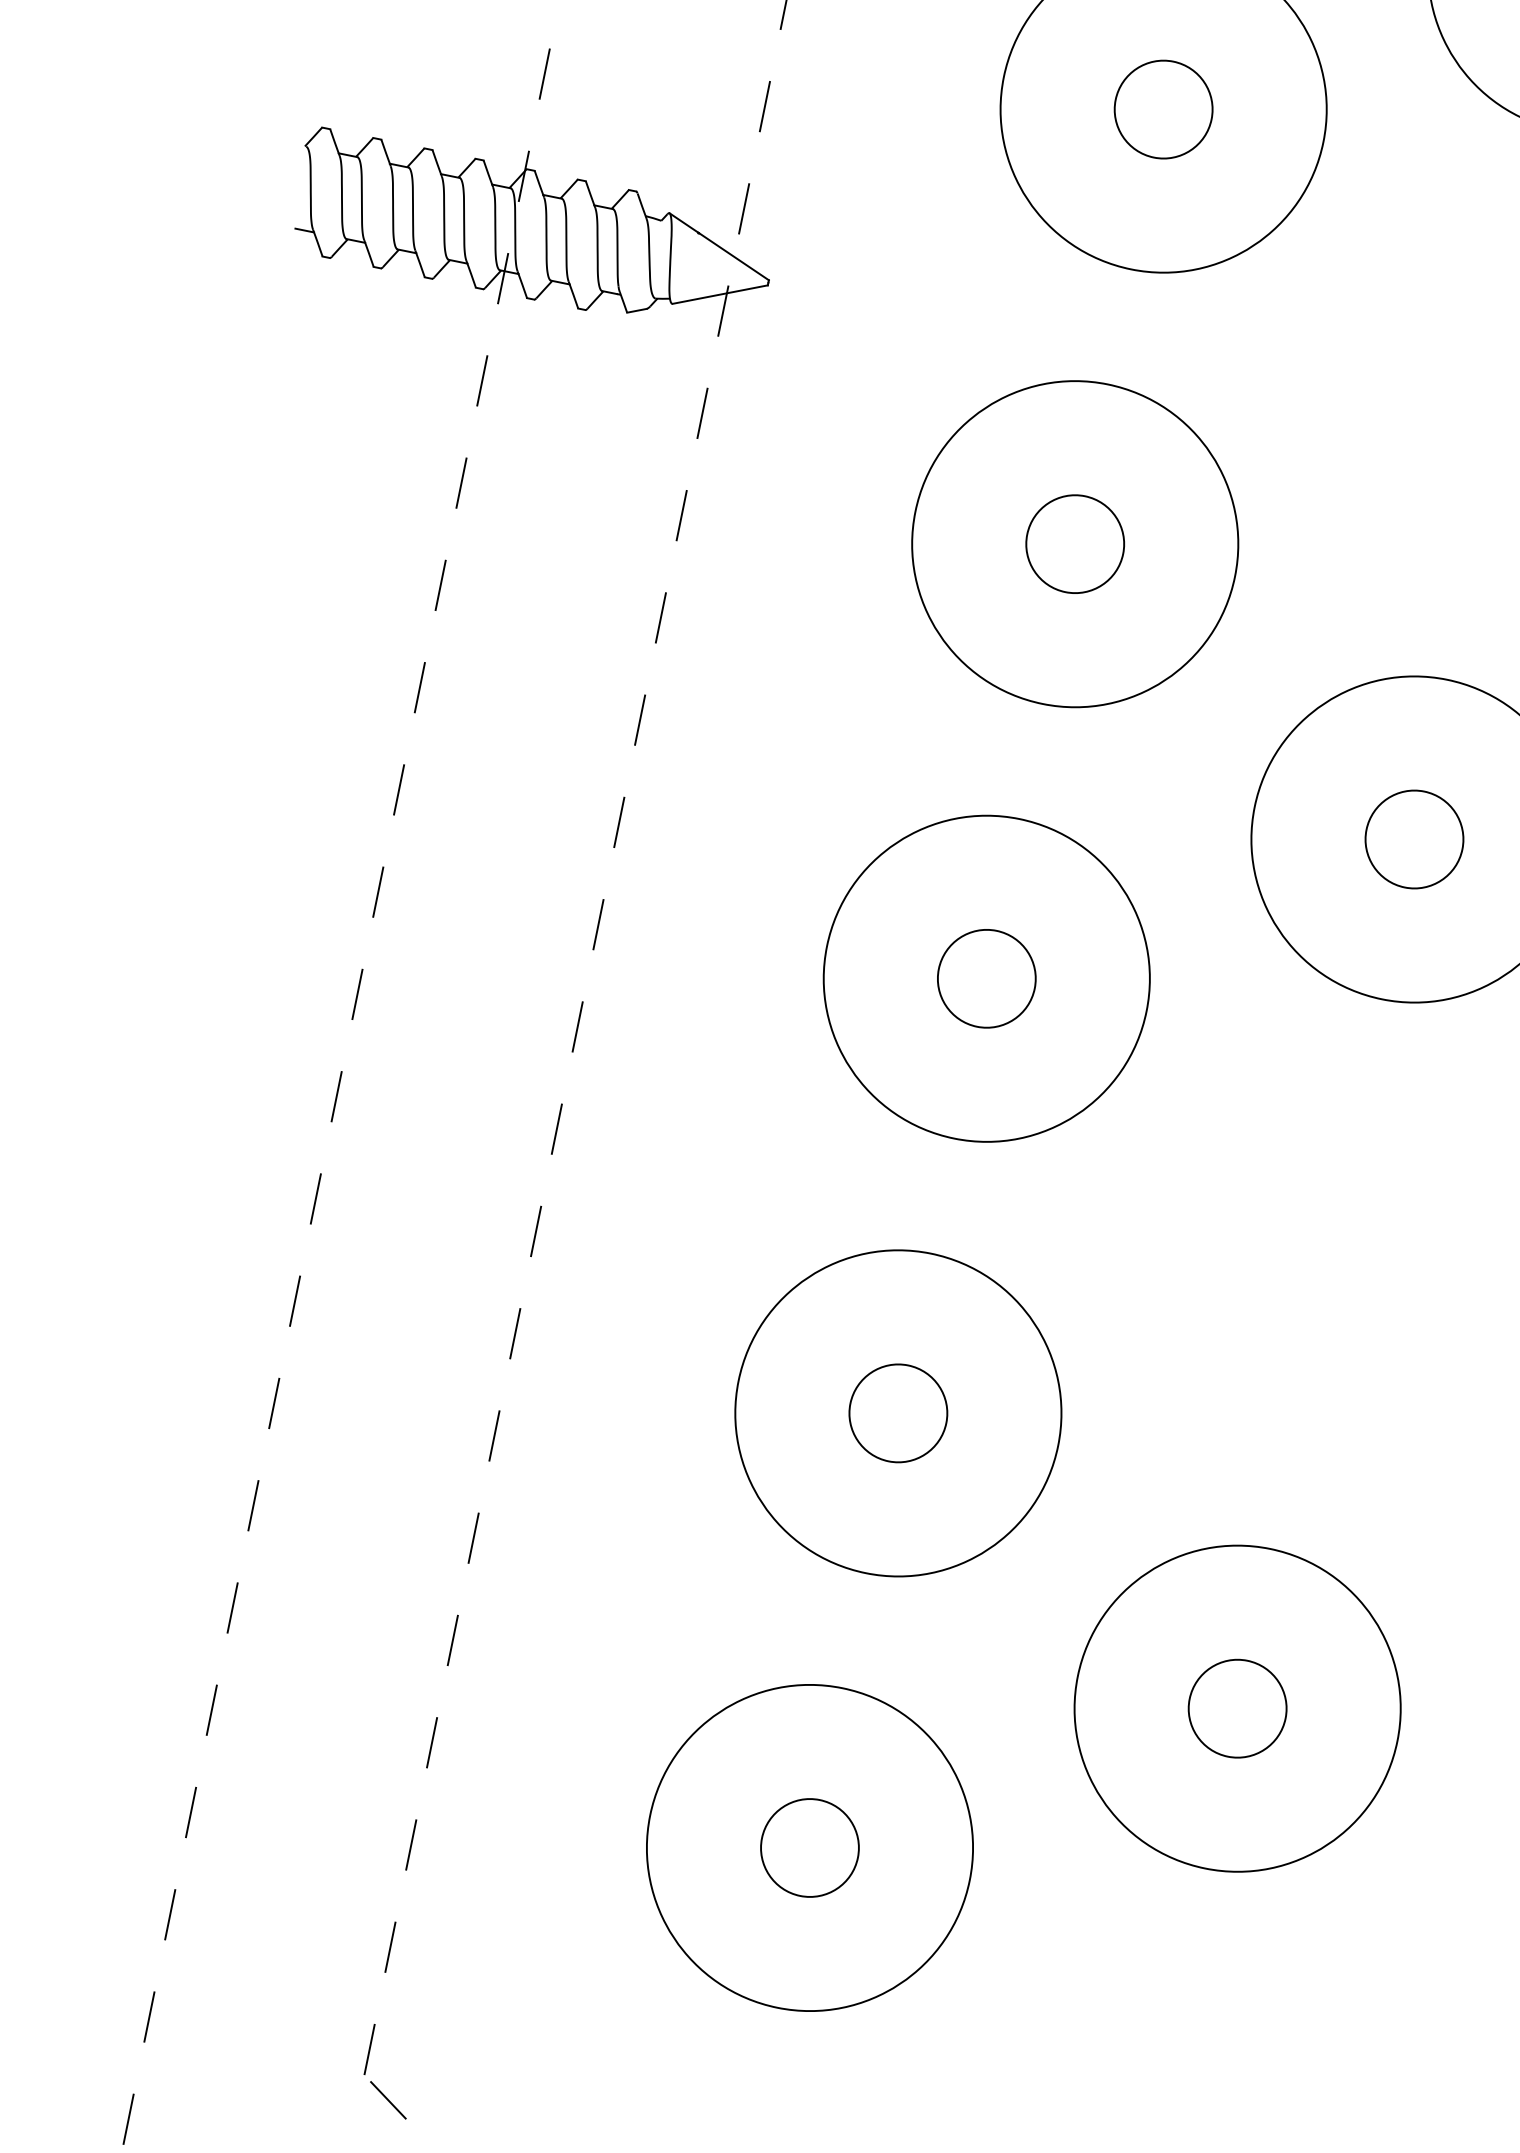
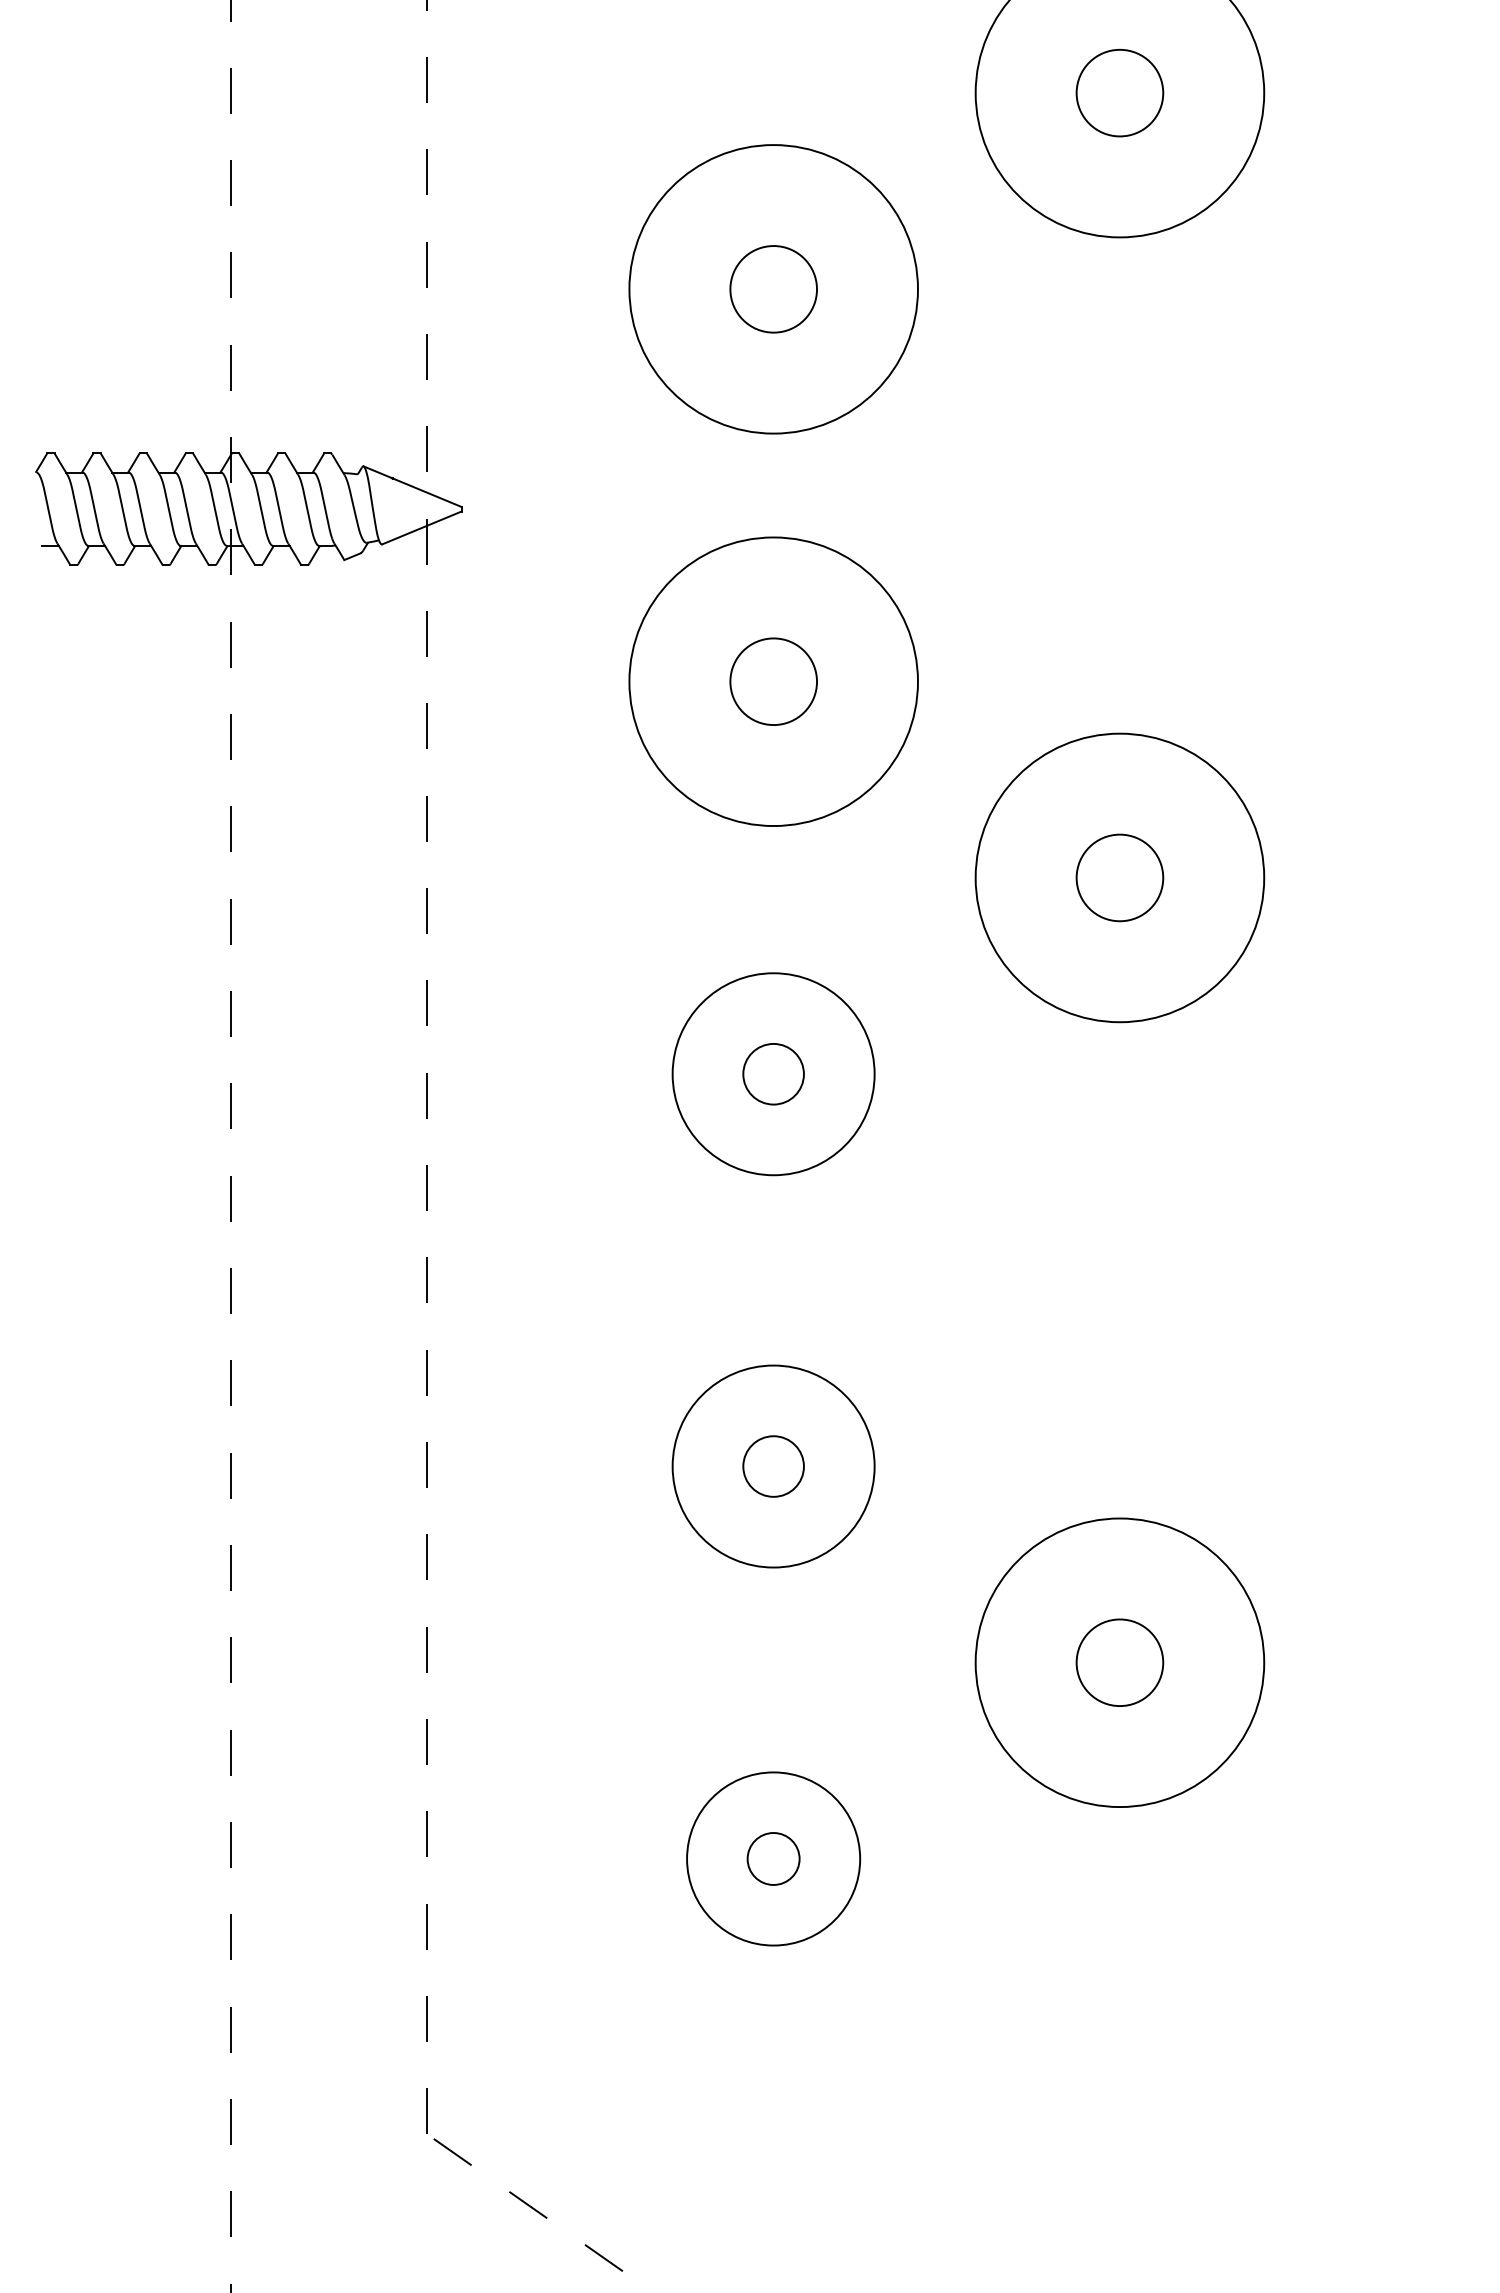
part: (986, 979) -> (773, 1074), size x0.7
part: (898, 1413) -> (773, 1466), size x0.7
part: (809, 1847) -> (773, 1858), size x0.6

